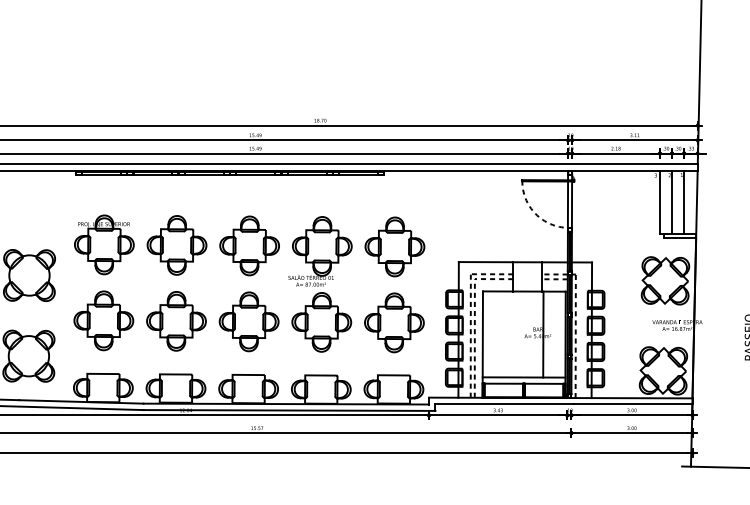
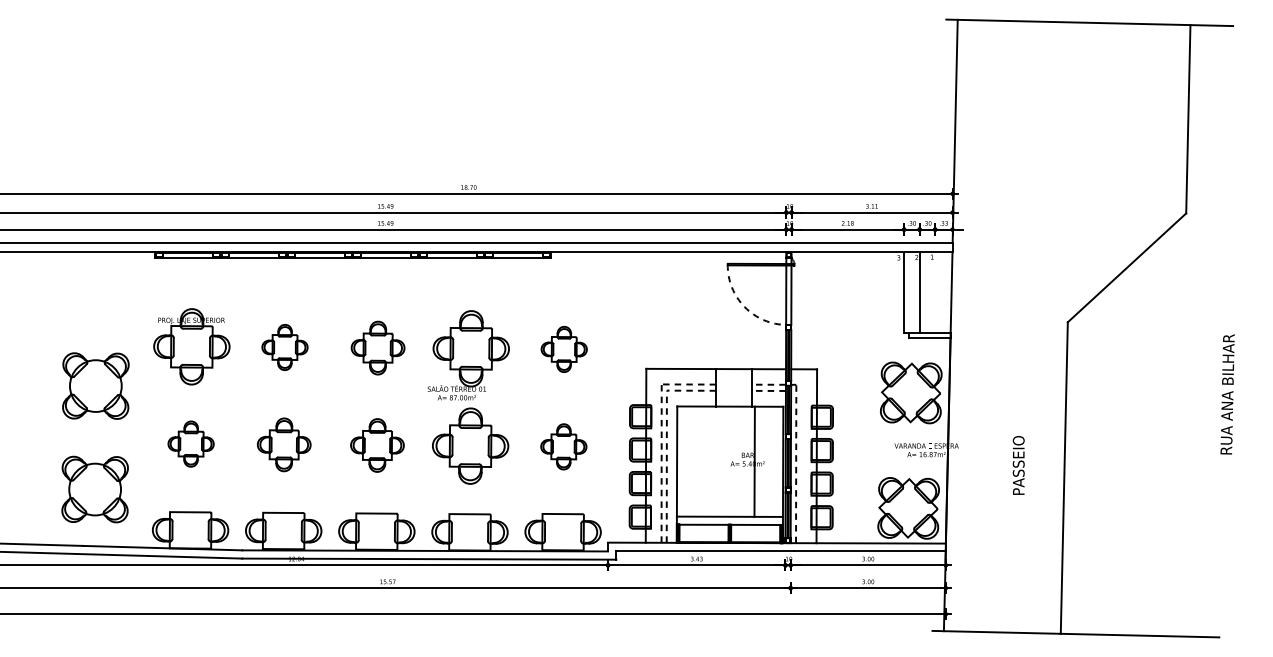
line: (684, 202) -> (935, 292), removed
part: (176, 245) -> (284, 347), size x0.6
part: (249, 245) -> (377, 347), size x0.7
part: (394, 246) -> (563, 349), size x0.6
part: (103, 320) -> (190, 443), size x0.6
part: (175, 321) -> (283, 444), size x0.7
part: (249, 321) -> (377, 445), size x0.7
part: (394, 322) -> (563, 446), size x0.6

